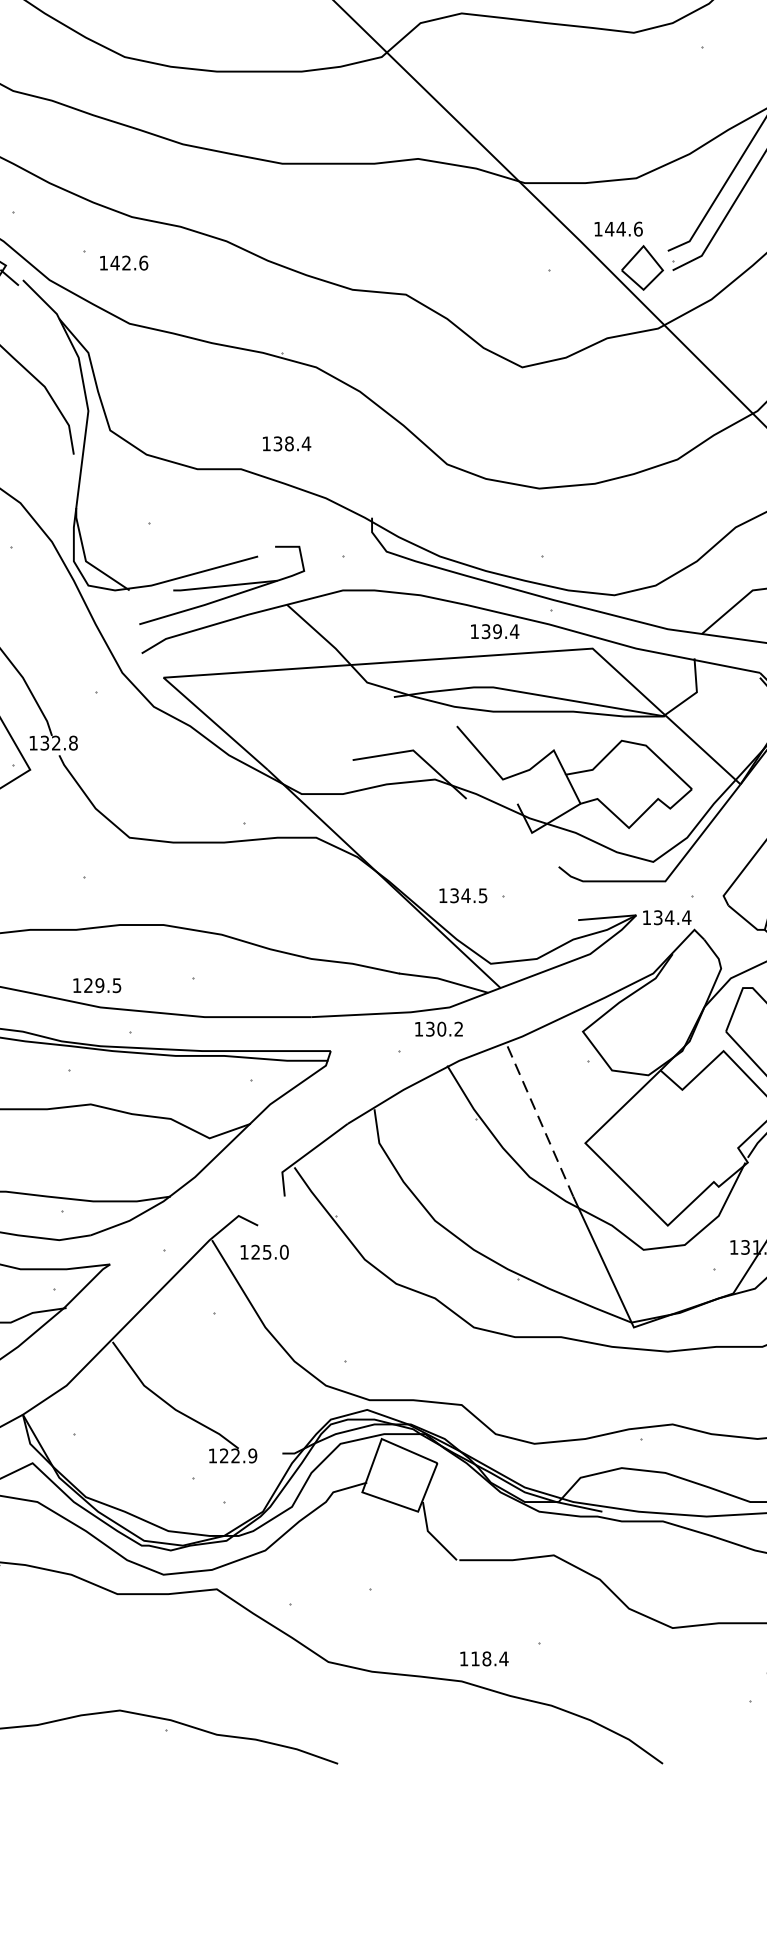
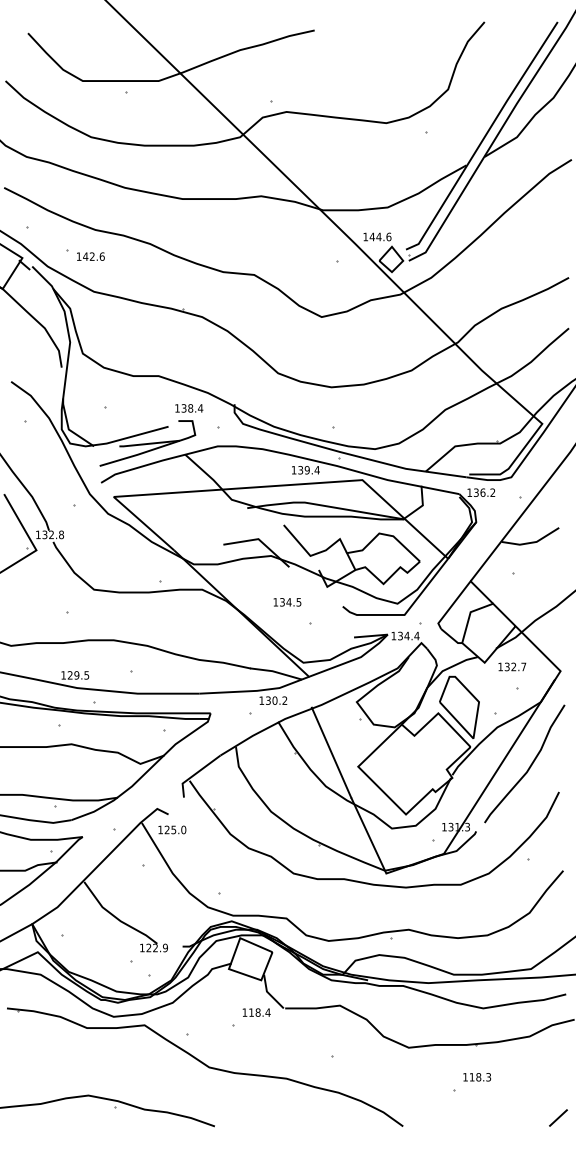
text: (287, 443) -> (189, 408), moved
text: (463, 896) -> (287, 602), moved
line: (539, 1118) -> (331, 752), dashed -> solid
text: (484, 1658) -> (256, 1012), moved

